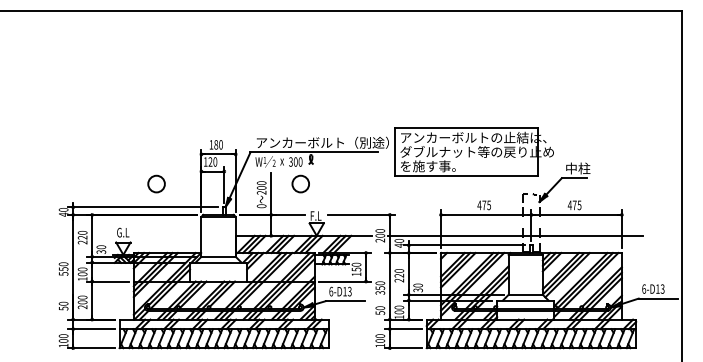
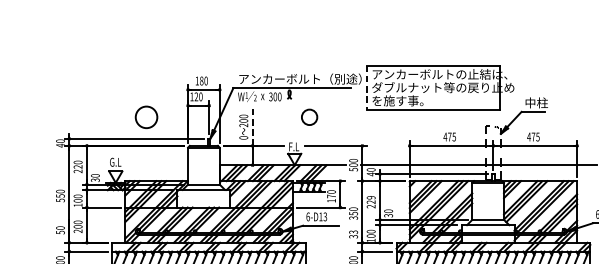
line: (394, 152) -> (366, 88), solid -> dashed
circle: (156, 183) -> (146, 116), size x1.4
circle: (300, 183) -> (309, 116), moved
line: (271, 193) -> (252, 126), solid -> dashed
text: (380, 240) -> (353, 169), 200 -> 500
text: (356, 269) -> (331, 196), 150 -> 170
text: (399, 270) -> (371, 197), 220 -> 229
text: (379, 310) -> (352, 234), 50 -> 33

